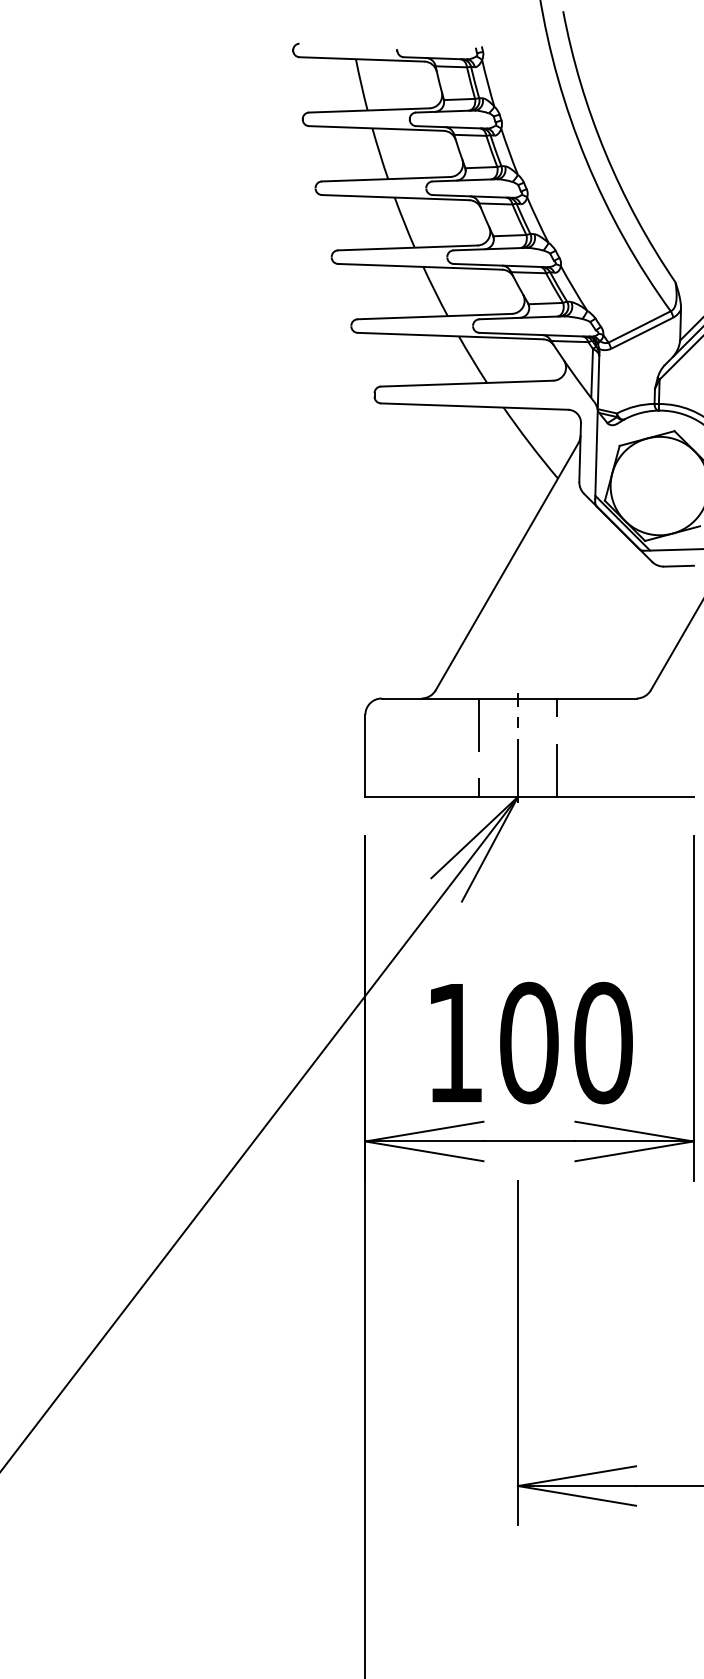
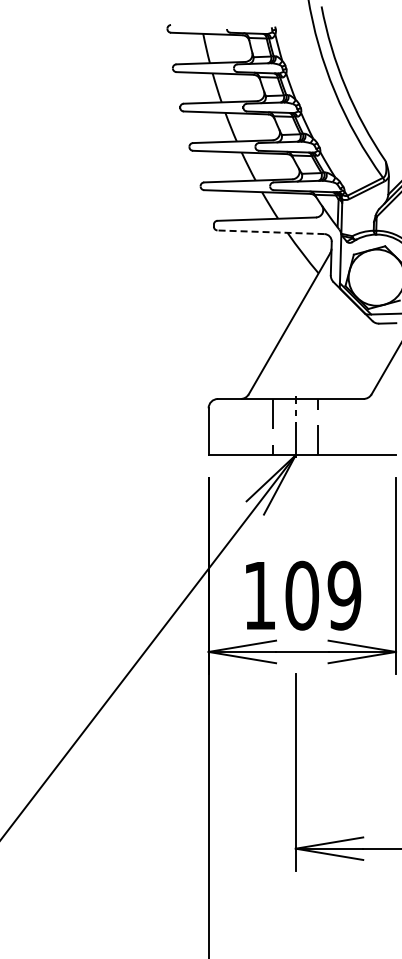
line: (475, 406) -> (271, 232), solid -> dashed
text: (603, 1042) -> (344, 595), 100 -> 109

